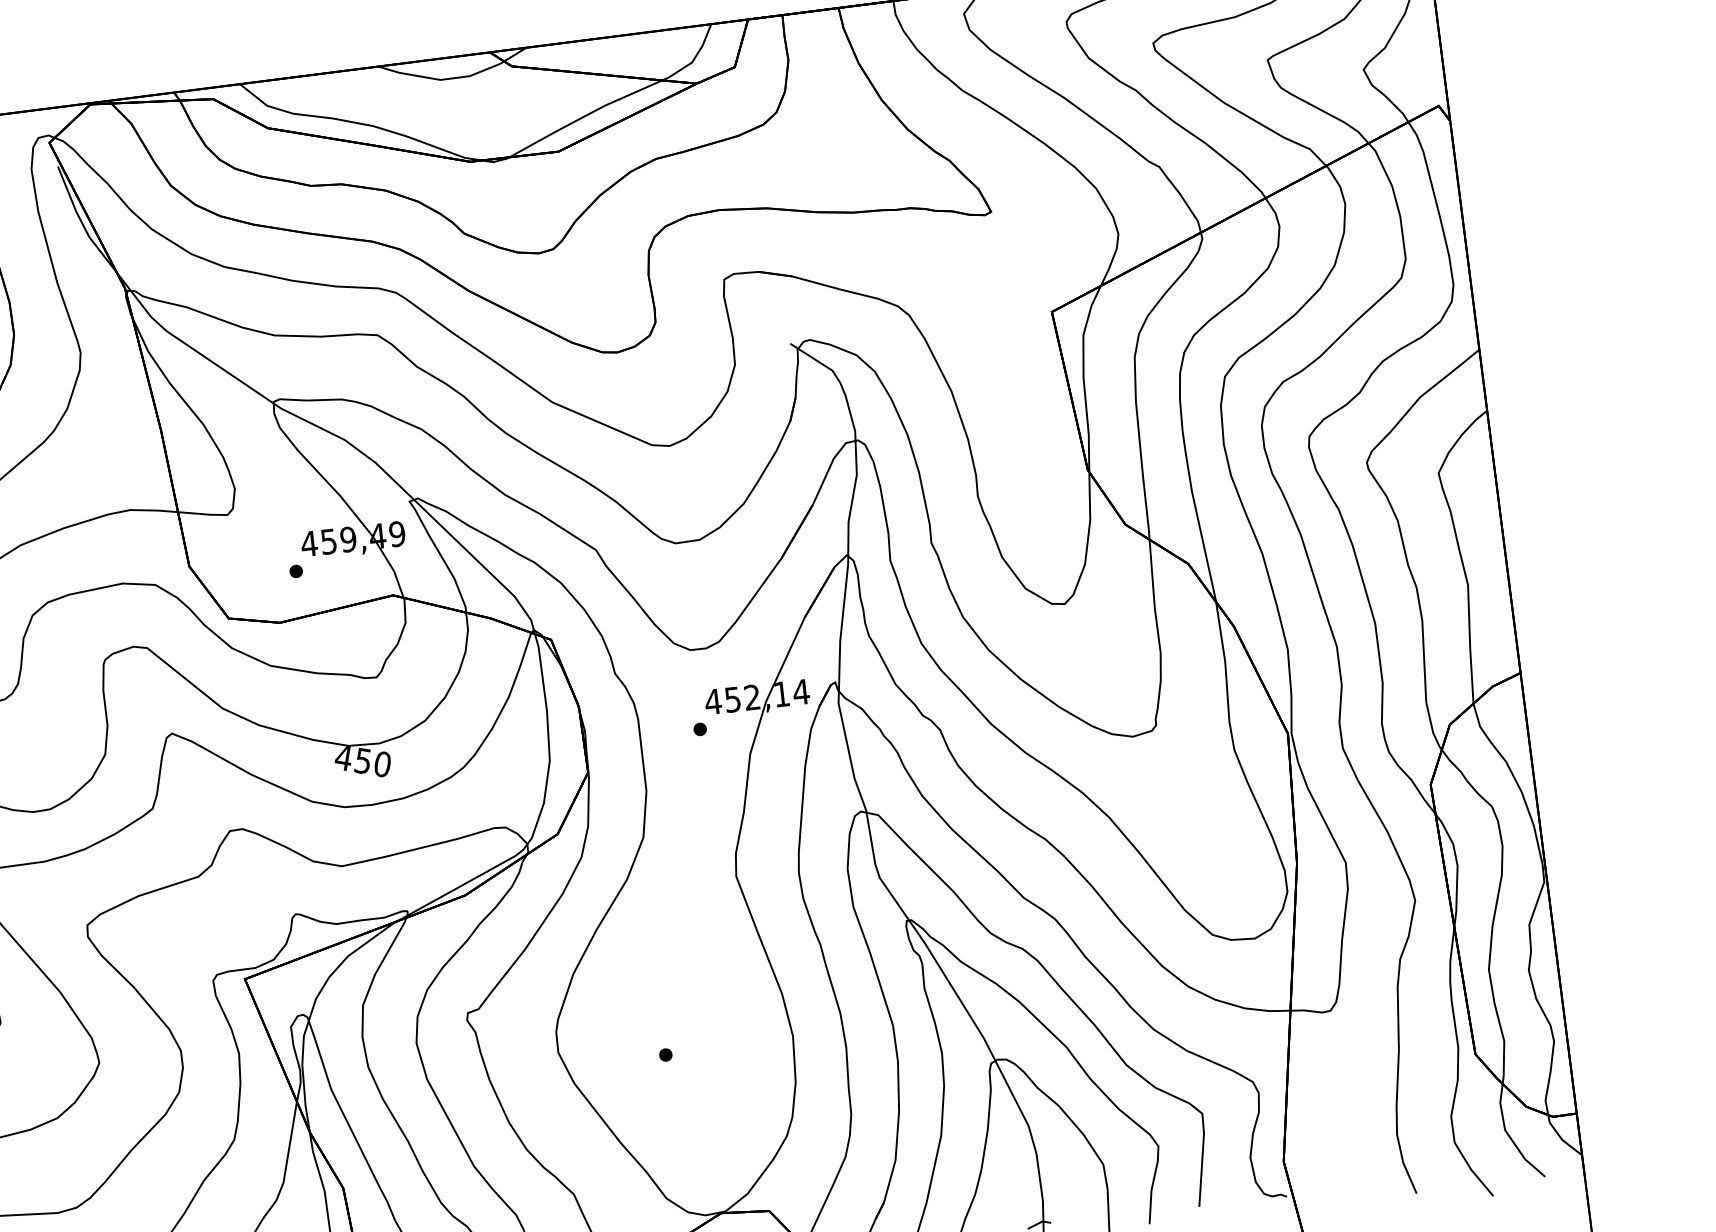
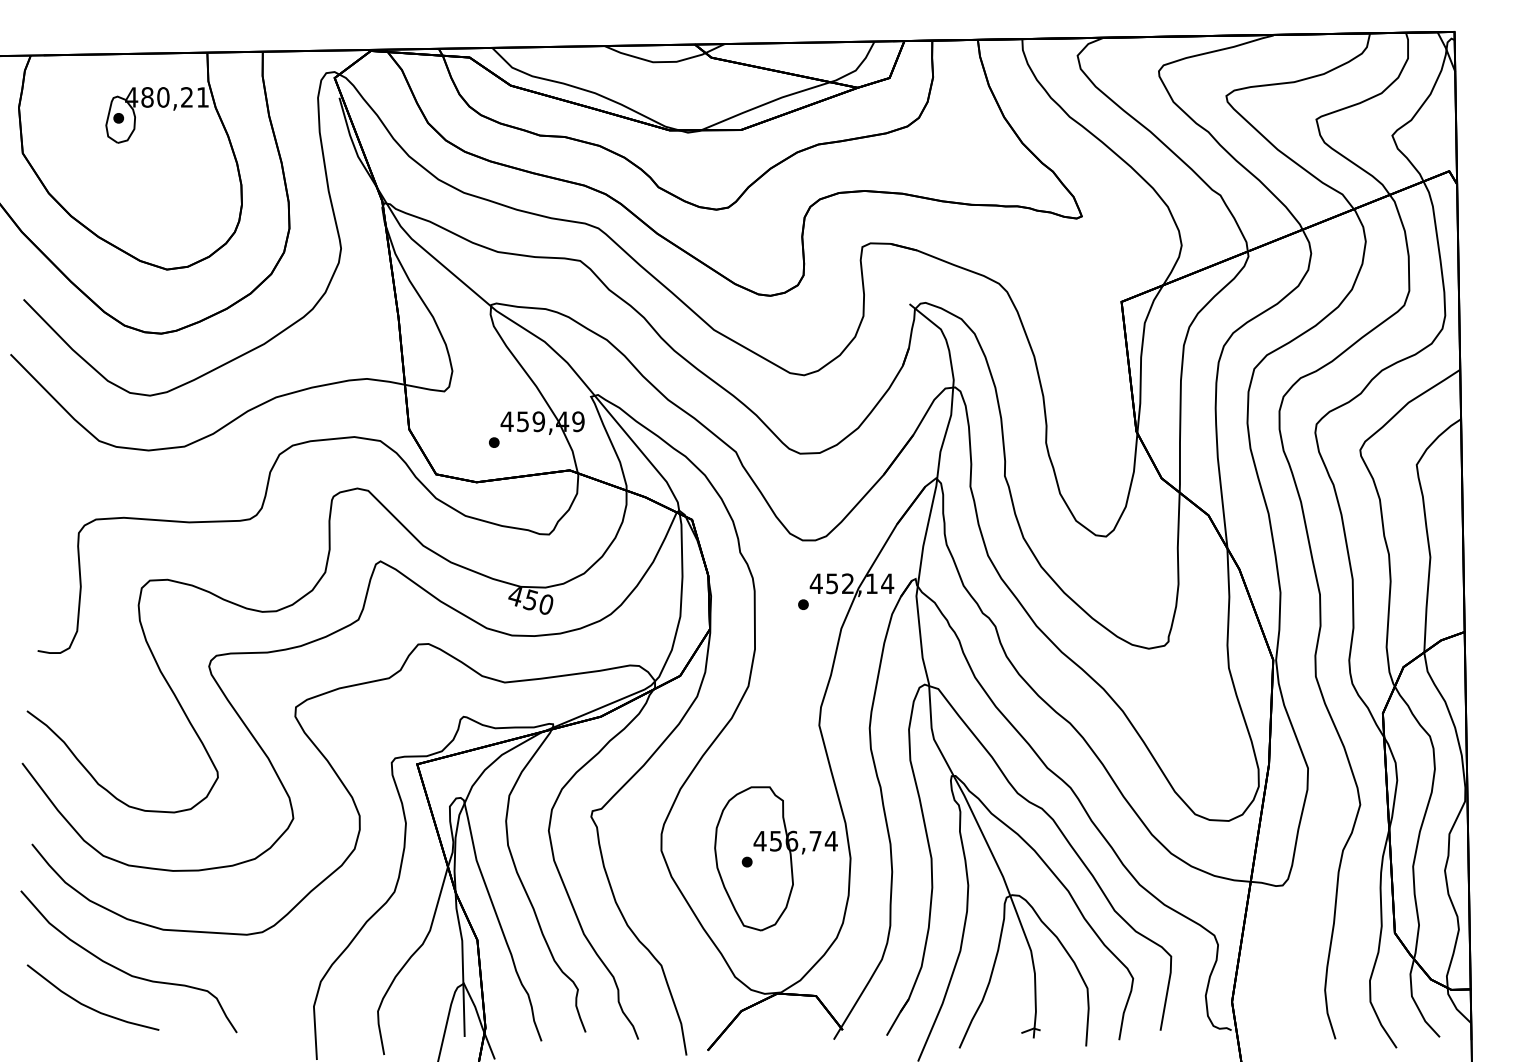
part: (700, 1046) -> (775, 858), added

